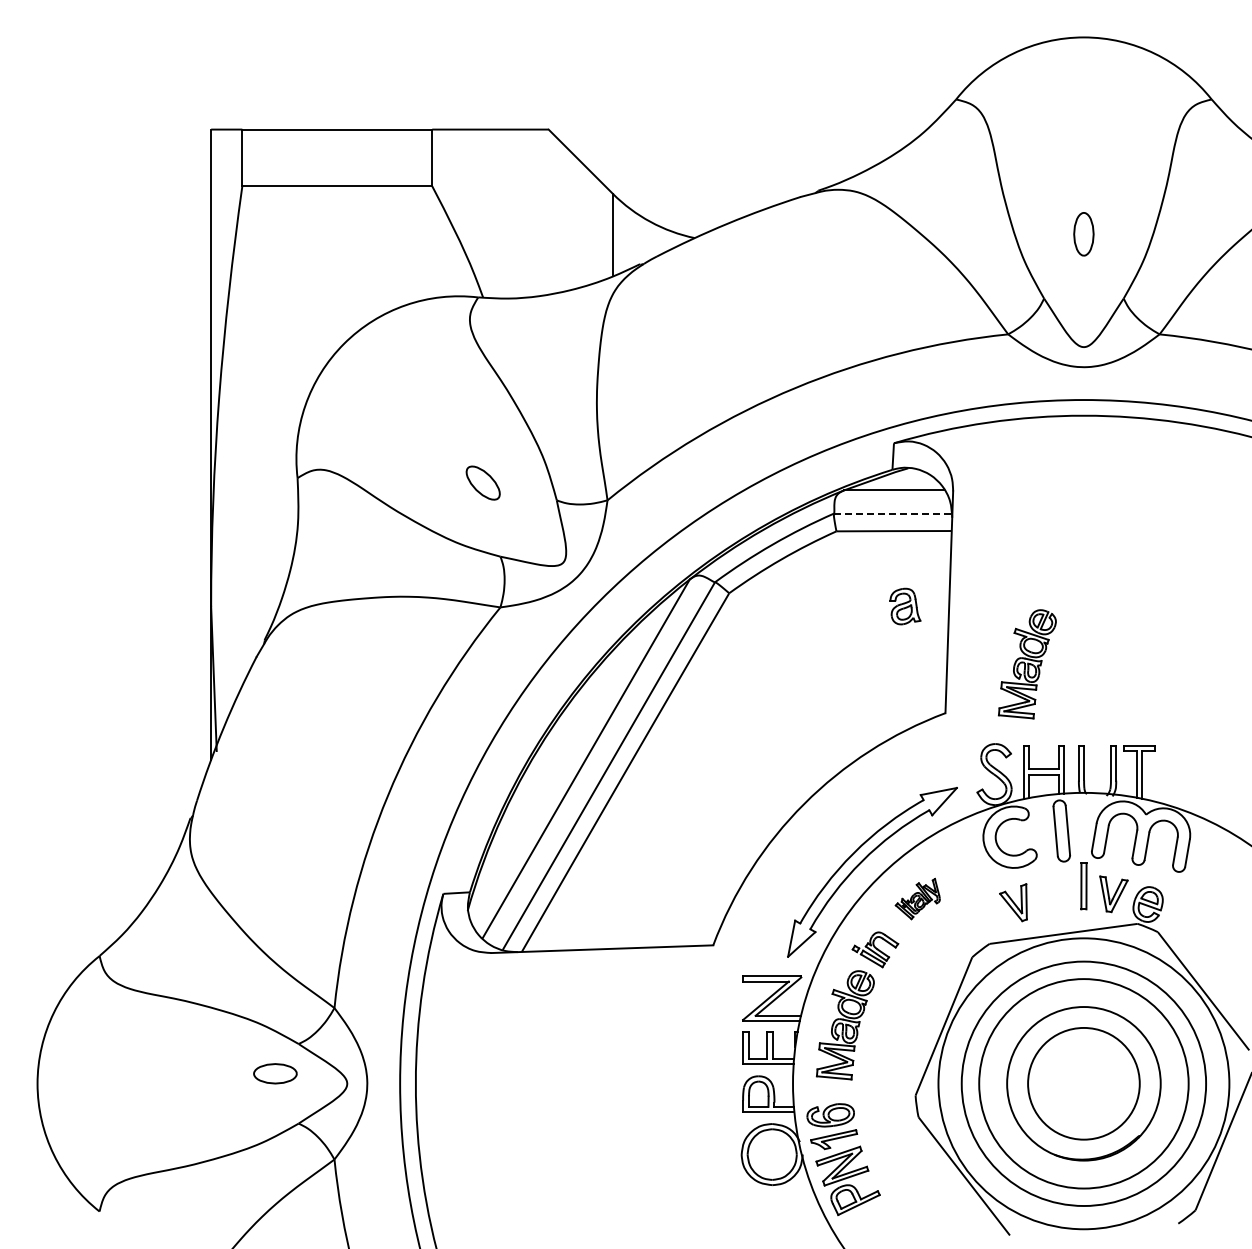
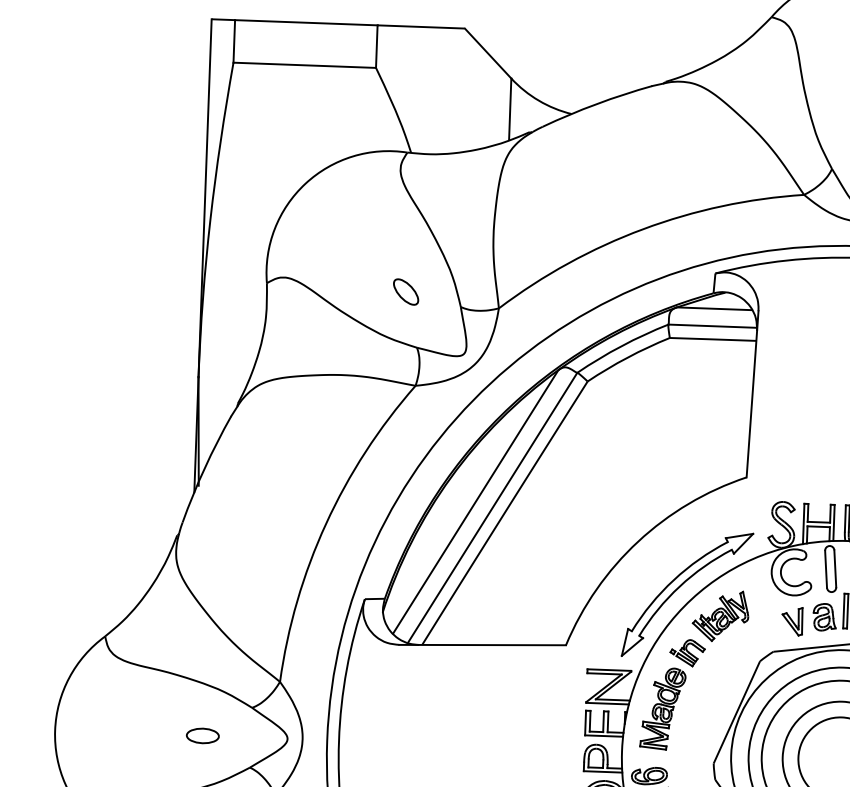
line: (892, 513) -> (712, 326), dashed -> solid
part: (905, 606) -> (824, 617), moved
part: (1026, 664) -> (808, 443), removed
part: (917, 898) -> (720, 615), size x1.67
part: (275, 1073) -> (202, 735), moved

